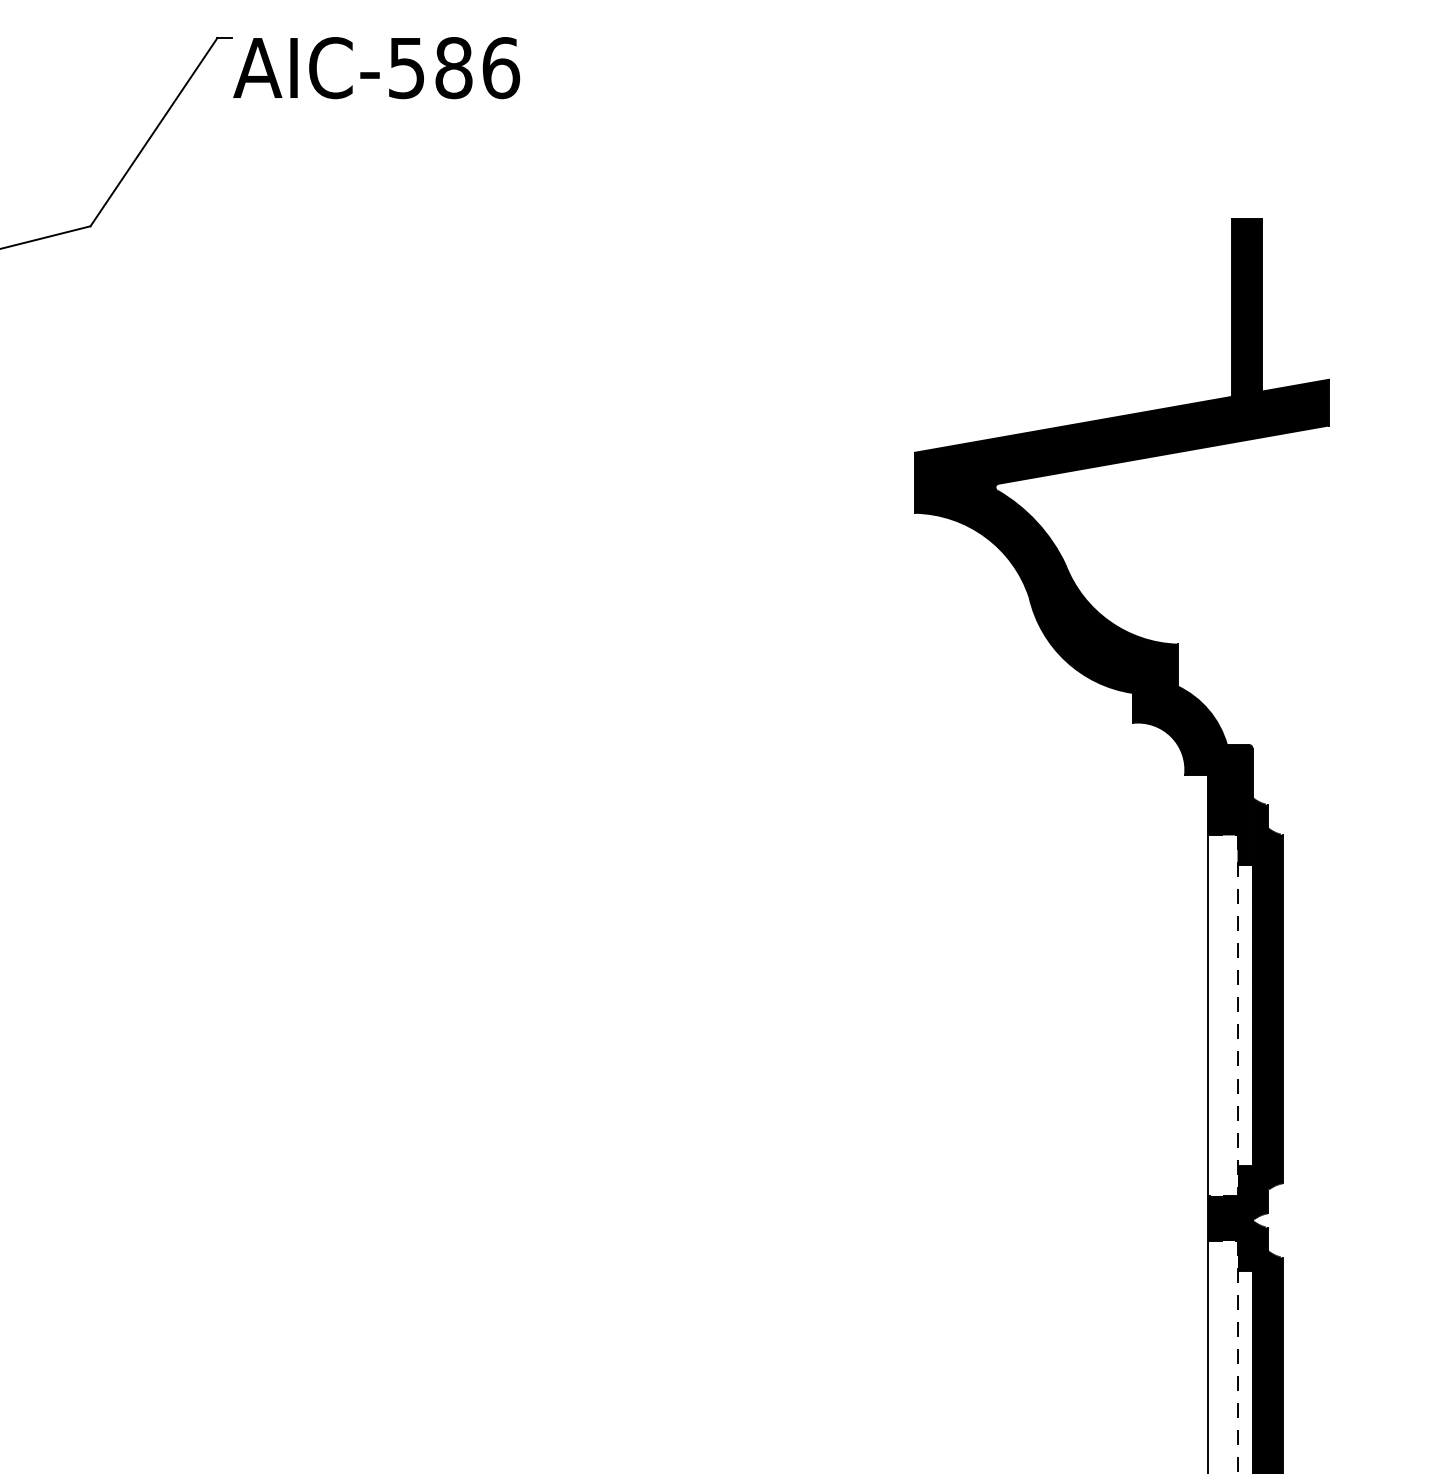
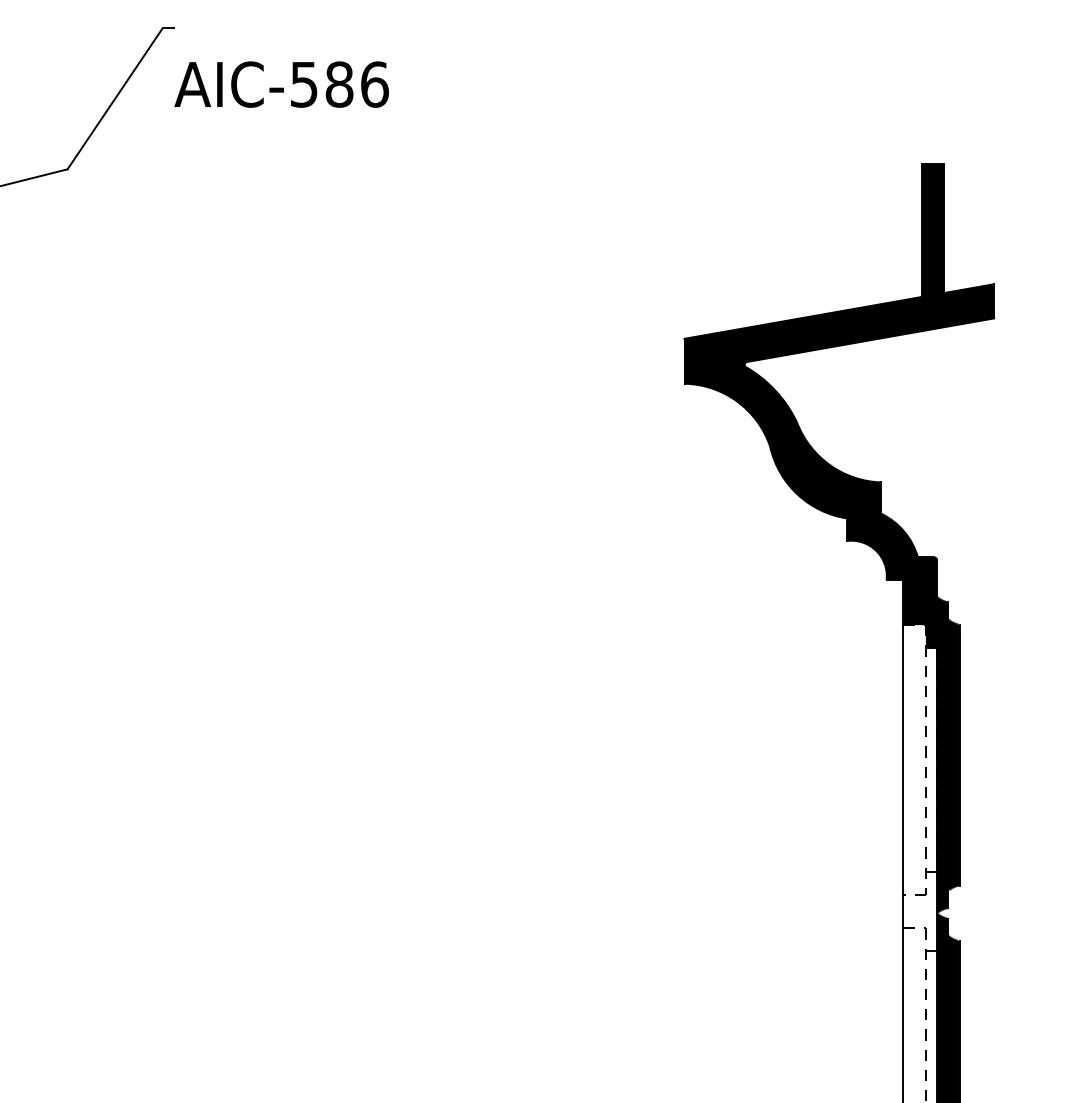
text: (376, 68) -> (281, 84), moved
fill: (1229, 1217) -> (919, 911), removed

